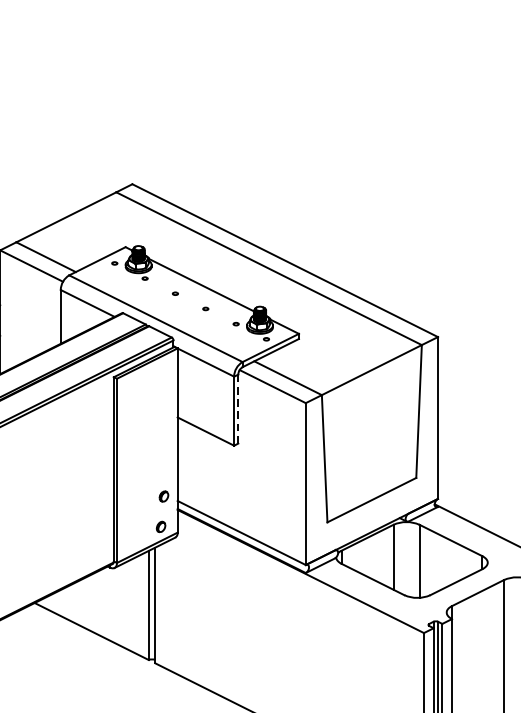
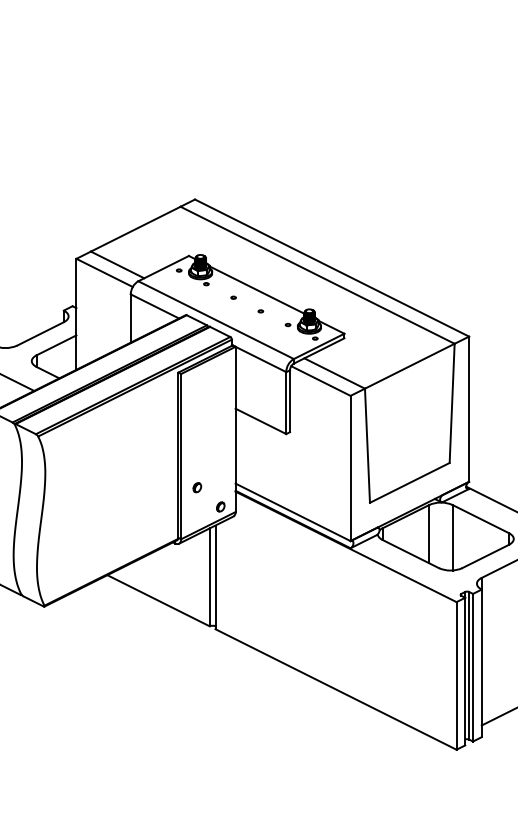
line: (238, 409) -> (290, 401), dashed -> solid
part: (164, 496) -> (197, 487), moved

